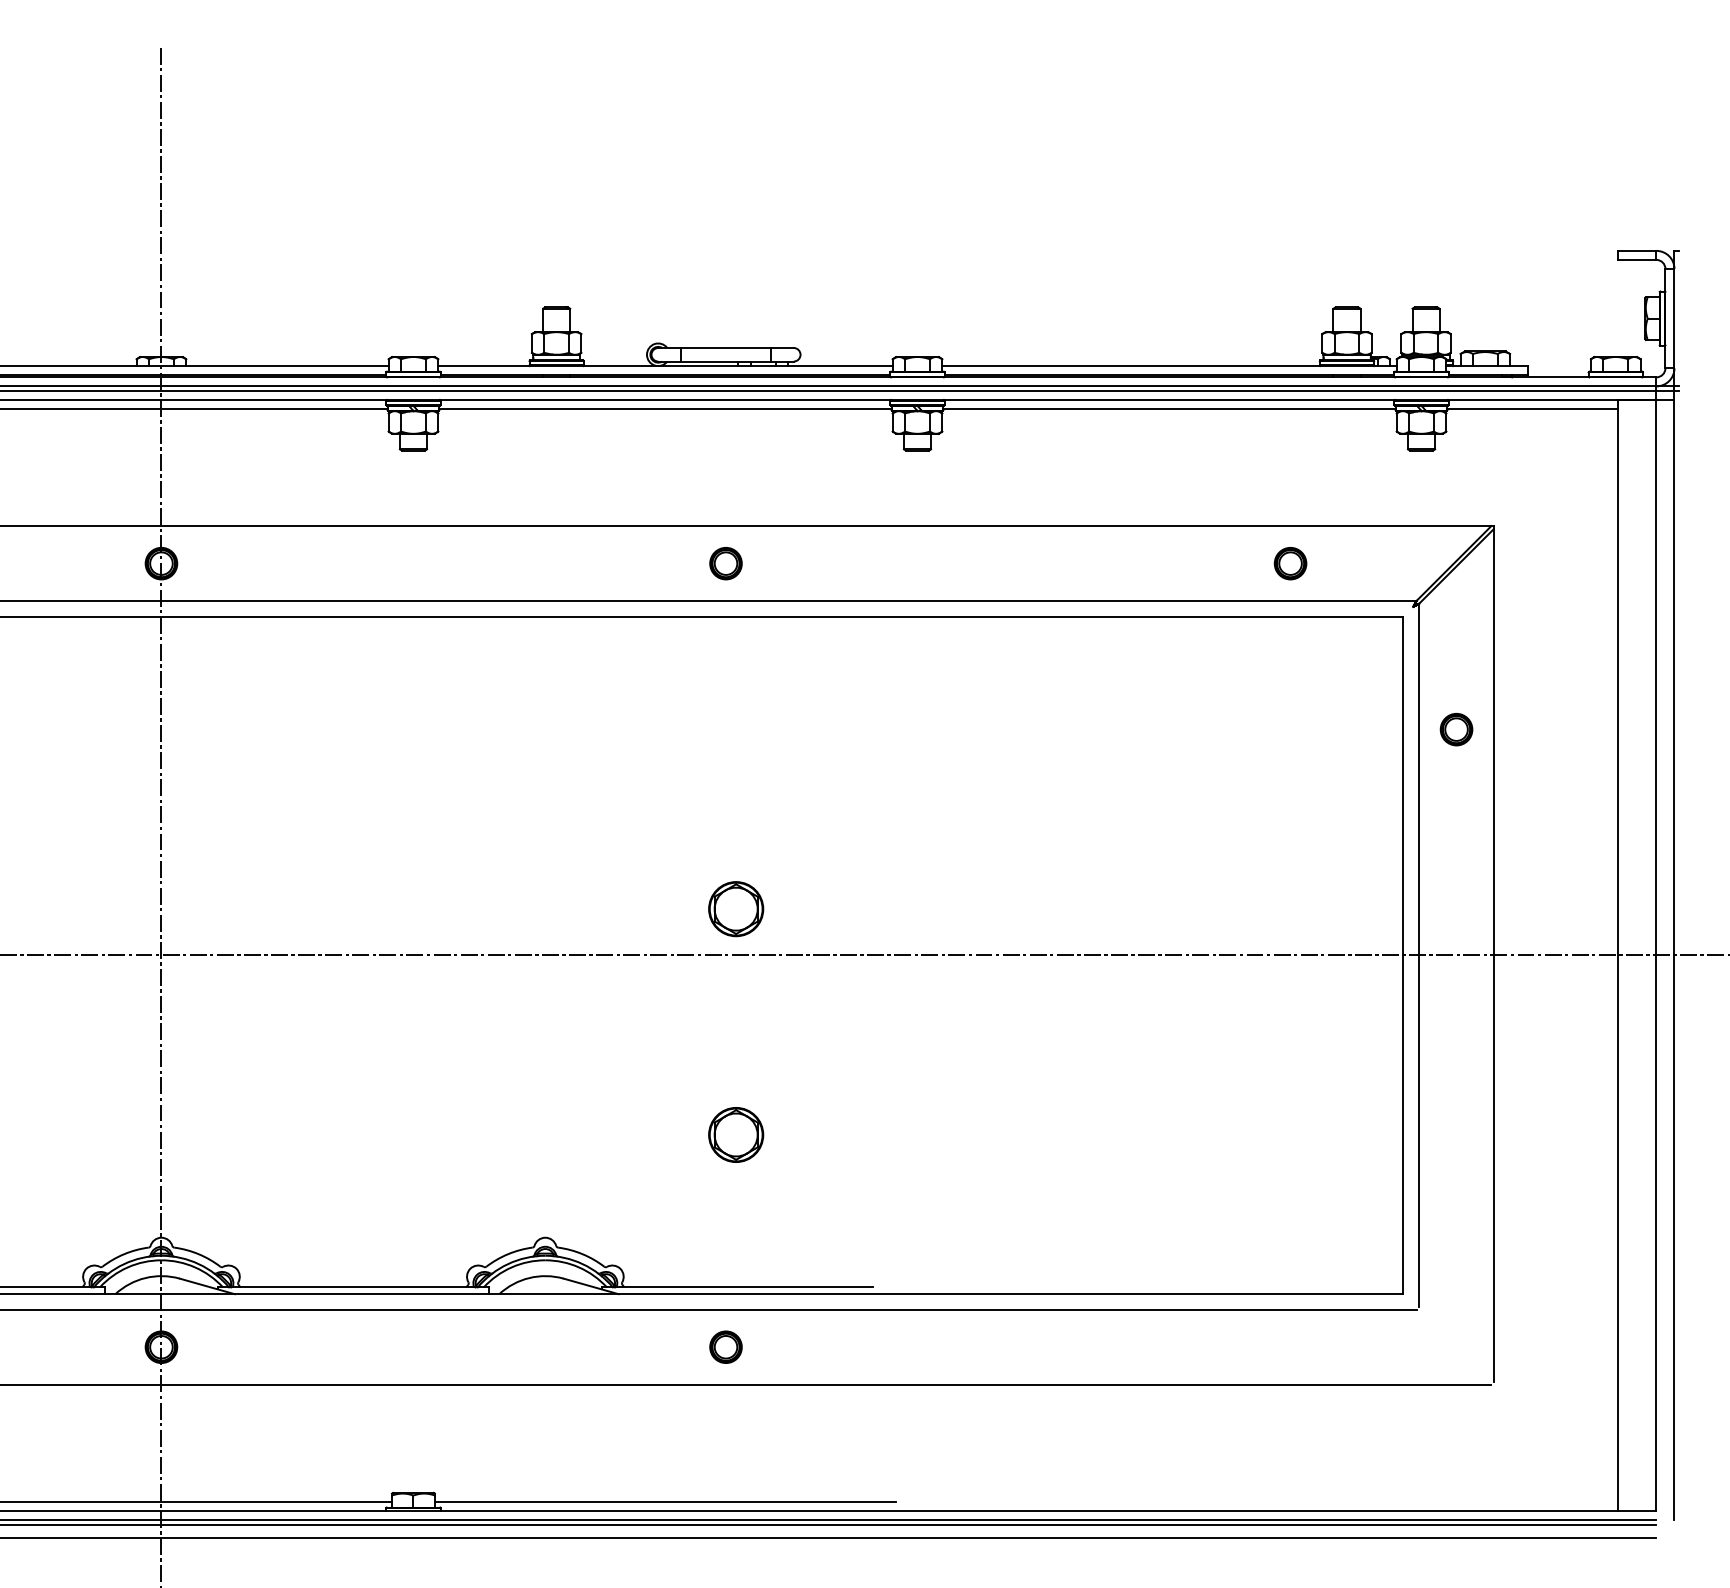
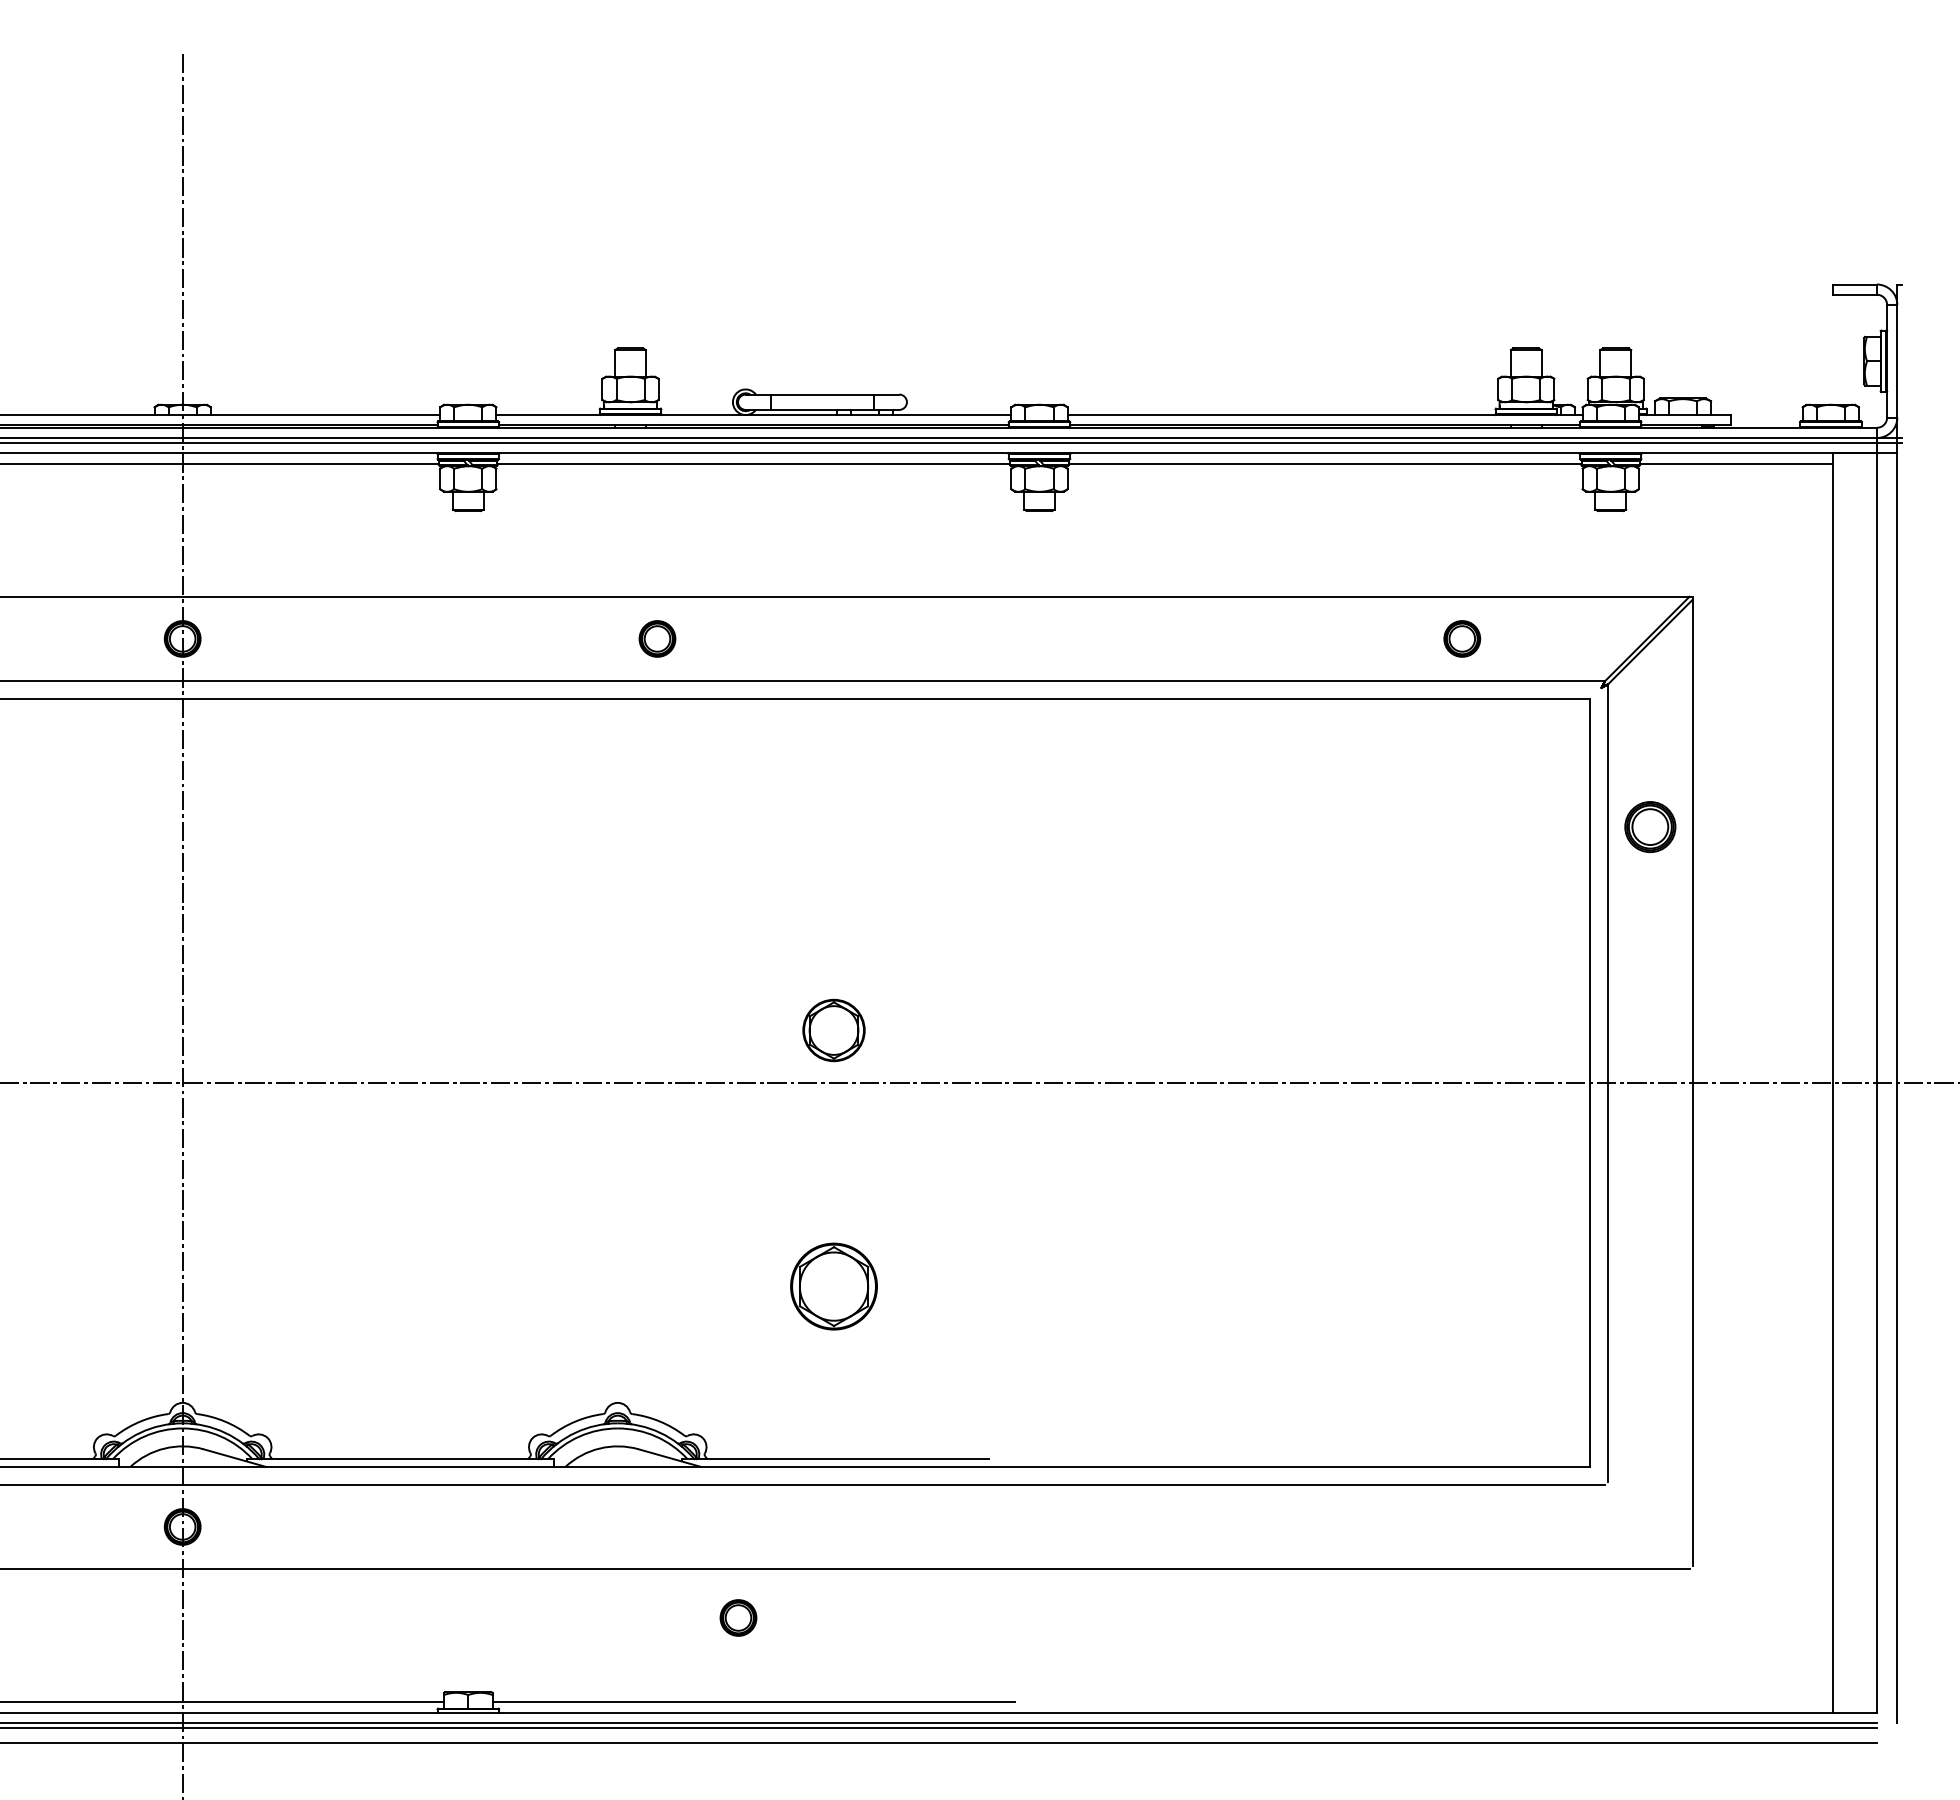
part: (726, 563) -> (657, 638), moved
part: (1456, 729) -> (1650, 826), size x1.4
part: (735, 1134) -> (833, 1285), size x1.4
part: (726, 1346) -> (738, 1617), moved

